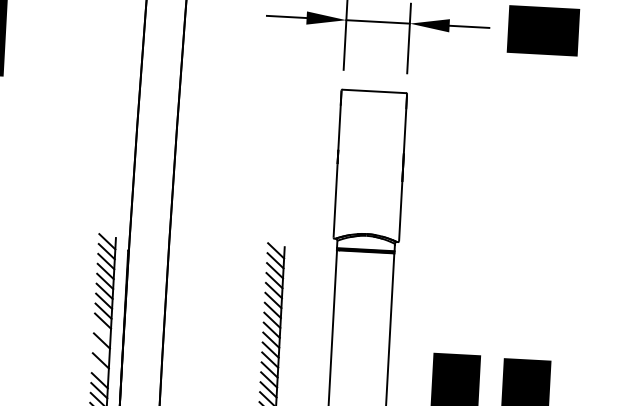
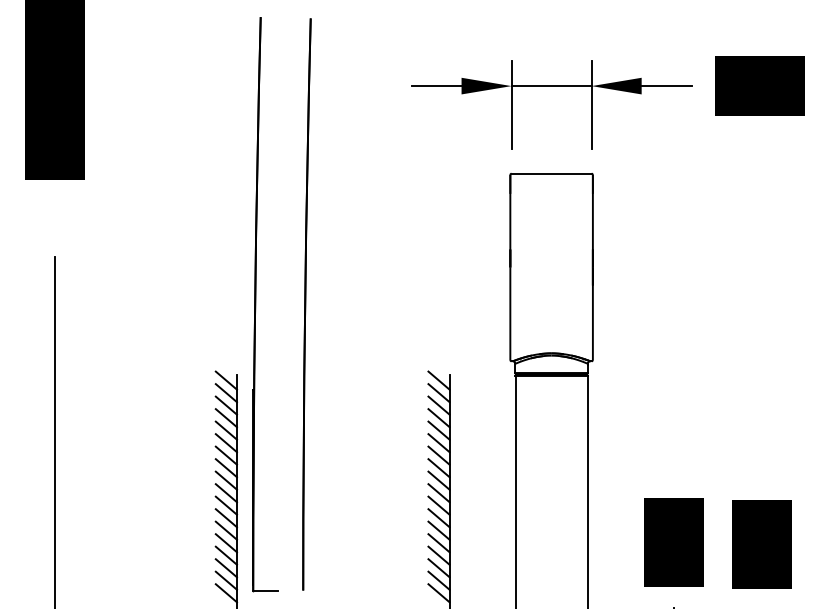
line: (101, 331) -> (225, 493), added
line: (100, 351) -> (225, 518), added
line: (99, 370) -> (225, 543), added

